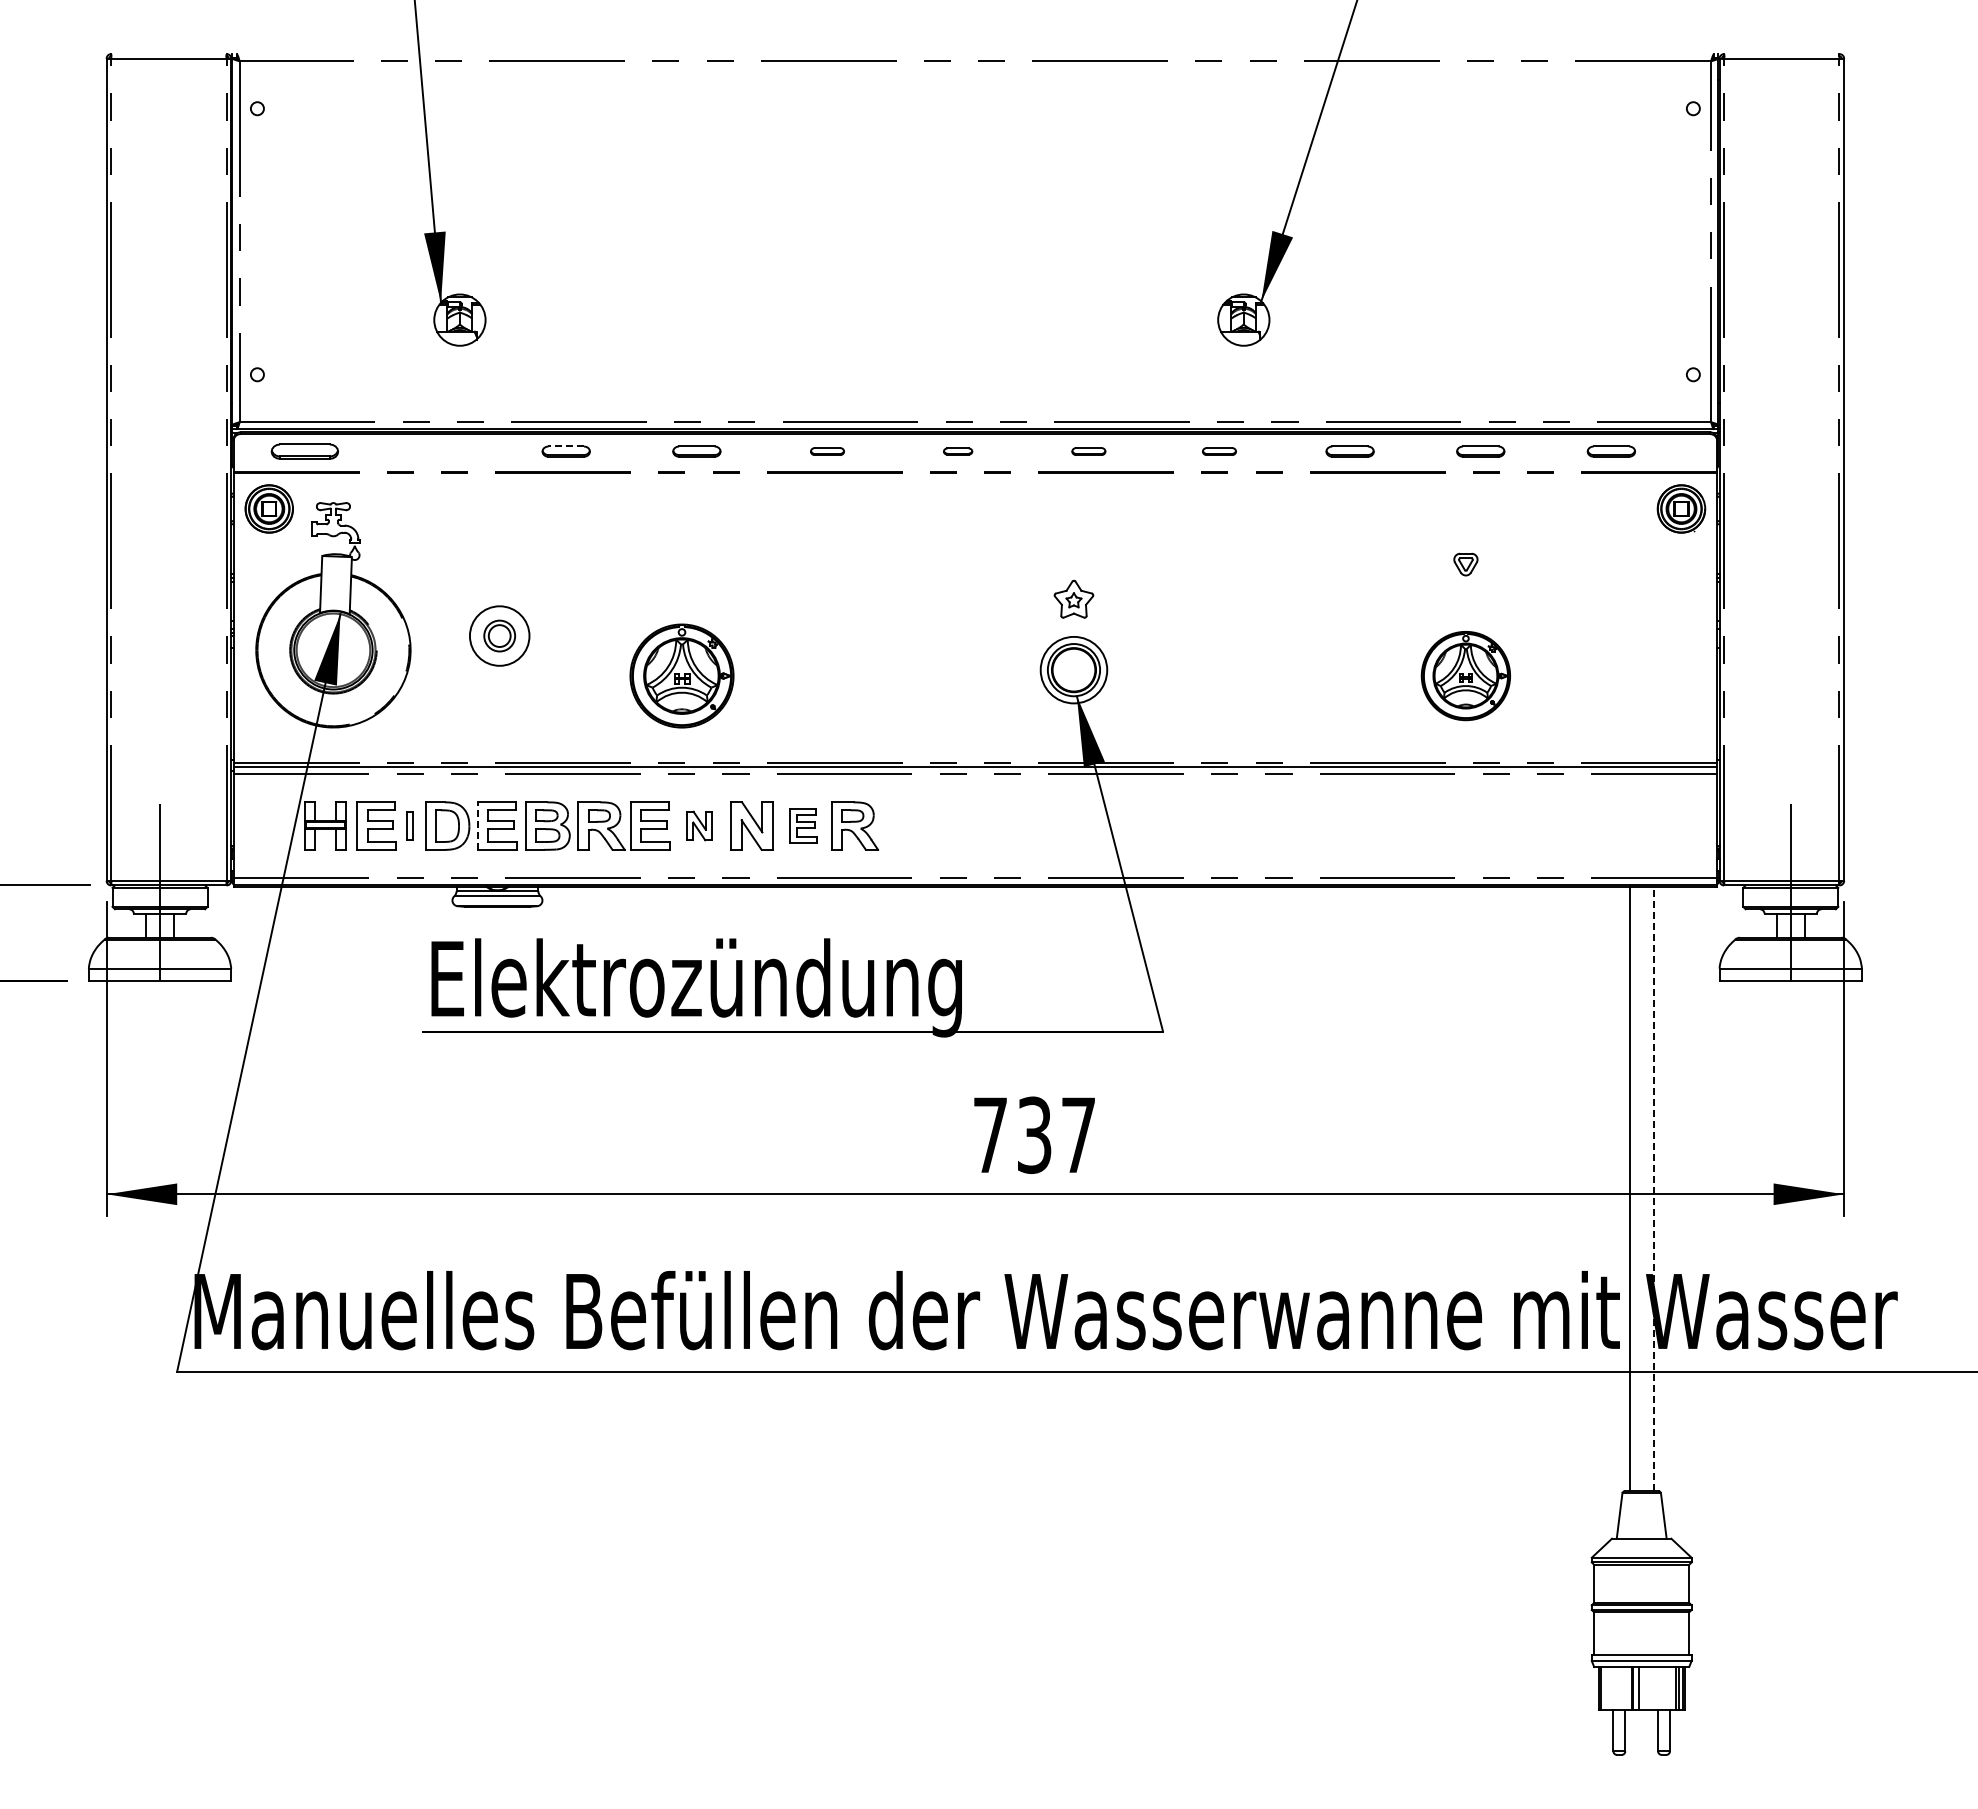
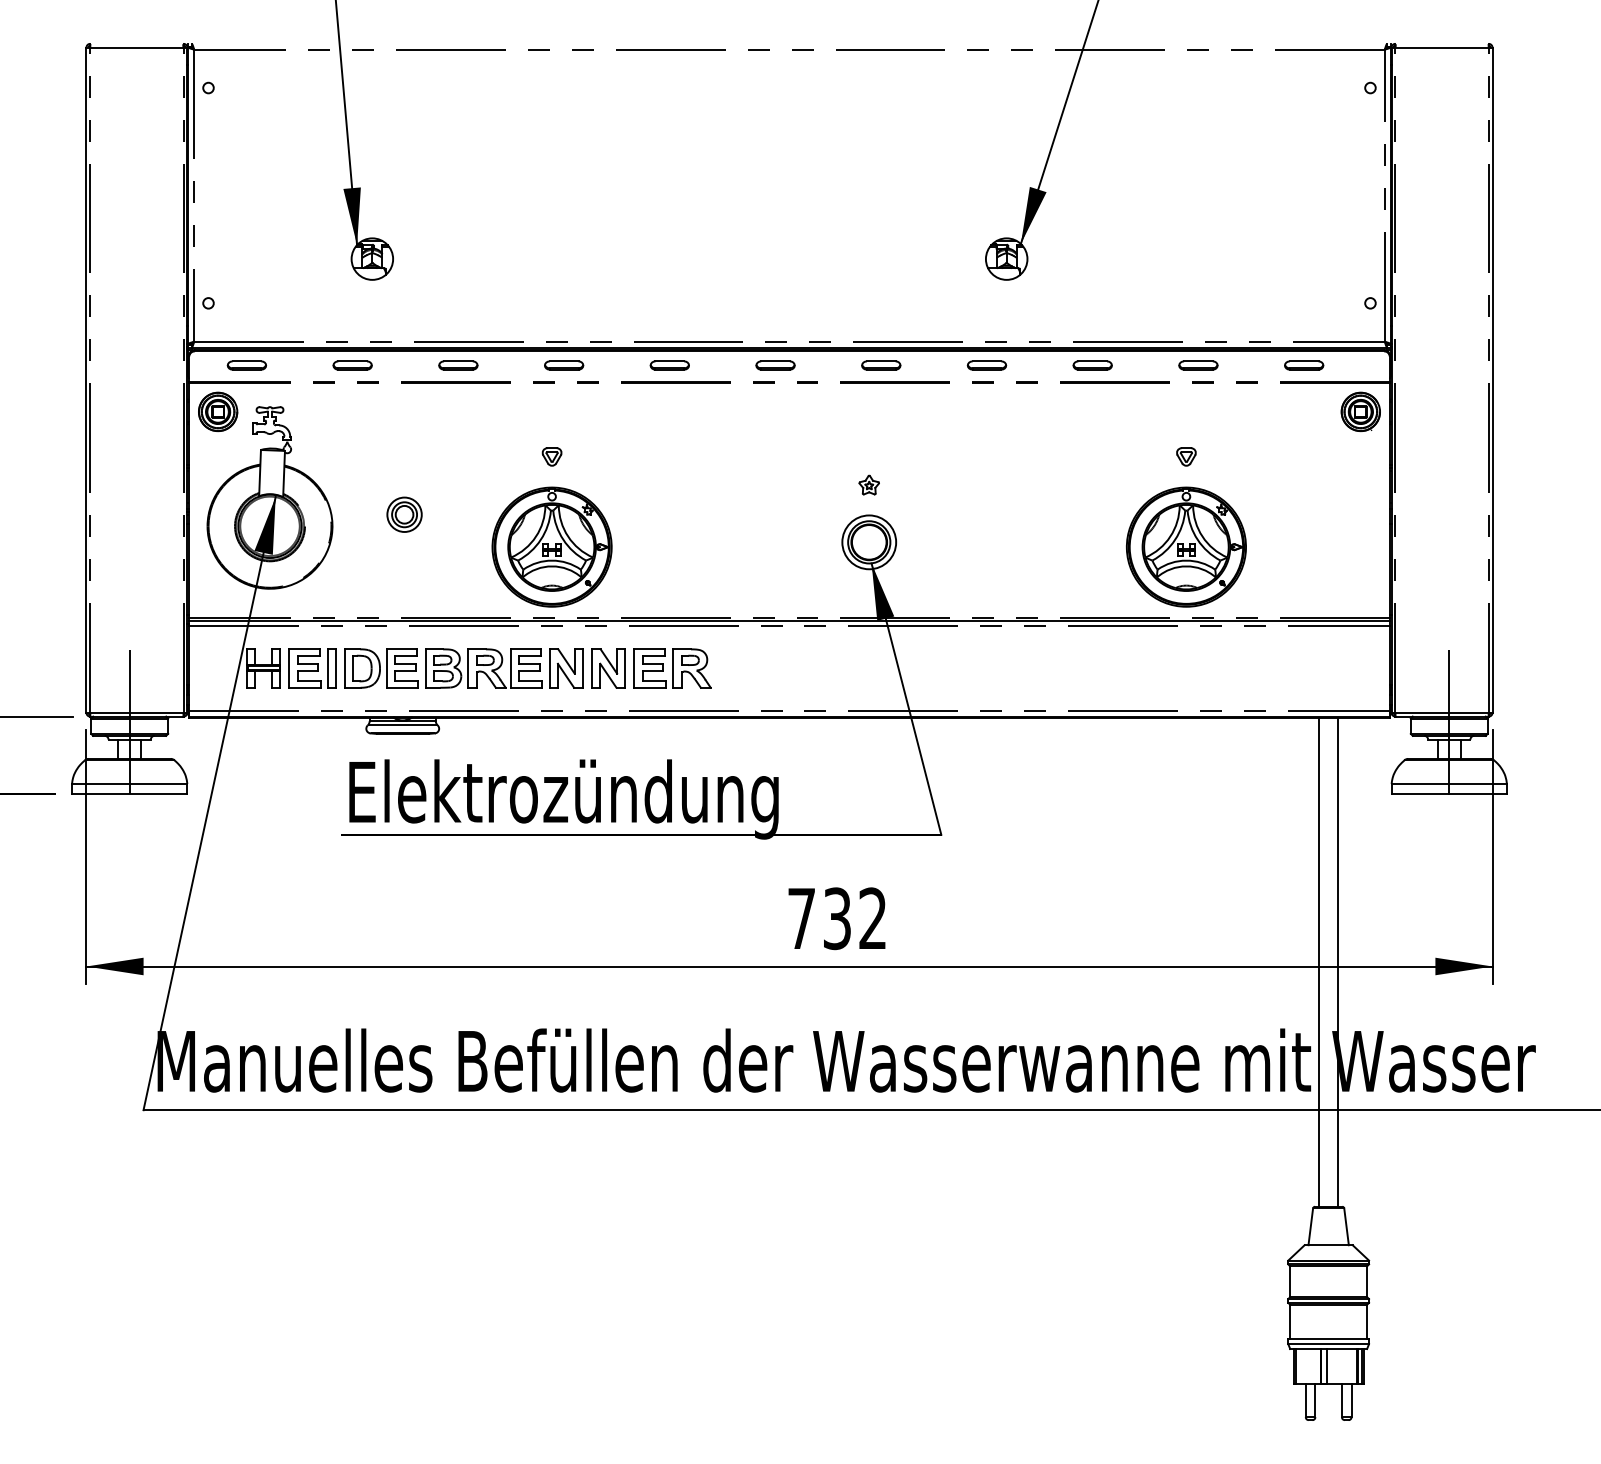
line: (566, 446) -> (458, 361), dashed -> solid
part: (304, 451) -> (246, 365), size x0.71
part: (435, 451) -> (352, 365), added
part: (827, 451) -> (669, 365), size x1.43
part: (957, 451) -> (775, 365), size x1.67
part: (1088, 451) -> (881, 365), size x1.43
part: (1219, 451) -> (987, 365), size x1.43
part: (681, 564) -> (551, 456), added
part: (1073, 599) -> (868, 485), size x0.62
circle: (499, 635) -> (404, 514), size x0.71
part: (681, 675) -> (551, 546), size x1.43
part: (1465, 675) -> (1186, 546), size x1.67
part: (409, 825) -> (331, 668), size x1.67
part: (699, 825) -> (566, 668), size x1.67
part: (803, 825) -> (650, 668), size x1.43
line: (477, 826) -> (386, 668), dashed -> solid
text: (1077, 1134) -> (872, 918), 737 -> 732
line: (1653, 1188) -> (1338, 961), dashed -> solid

